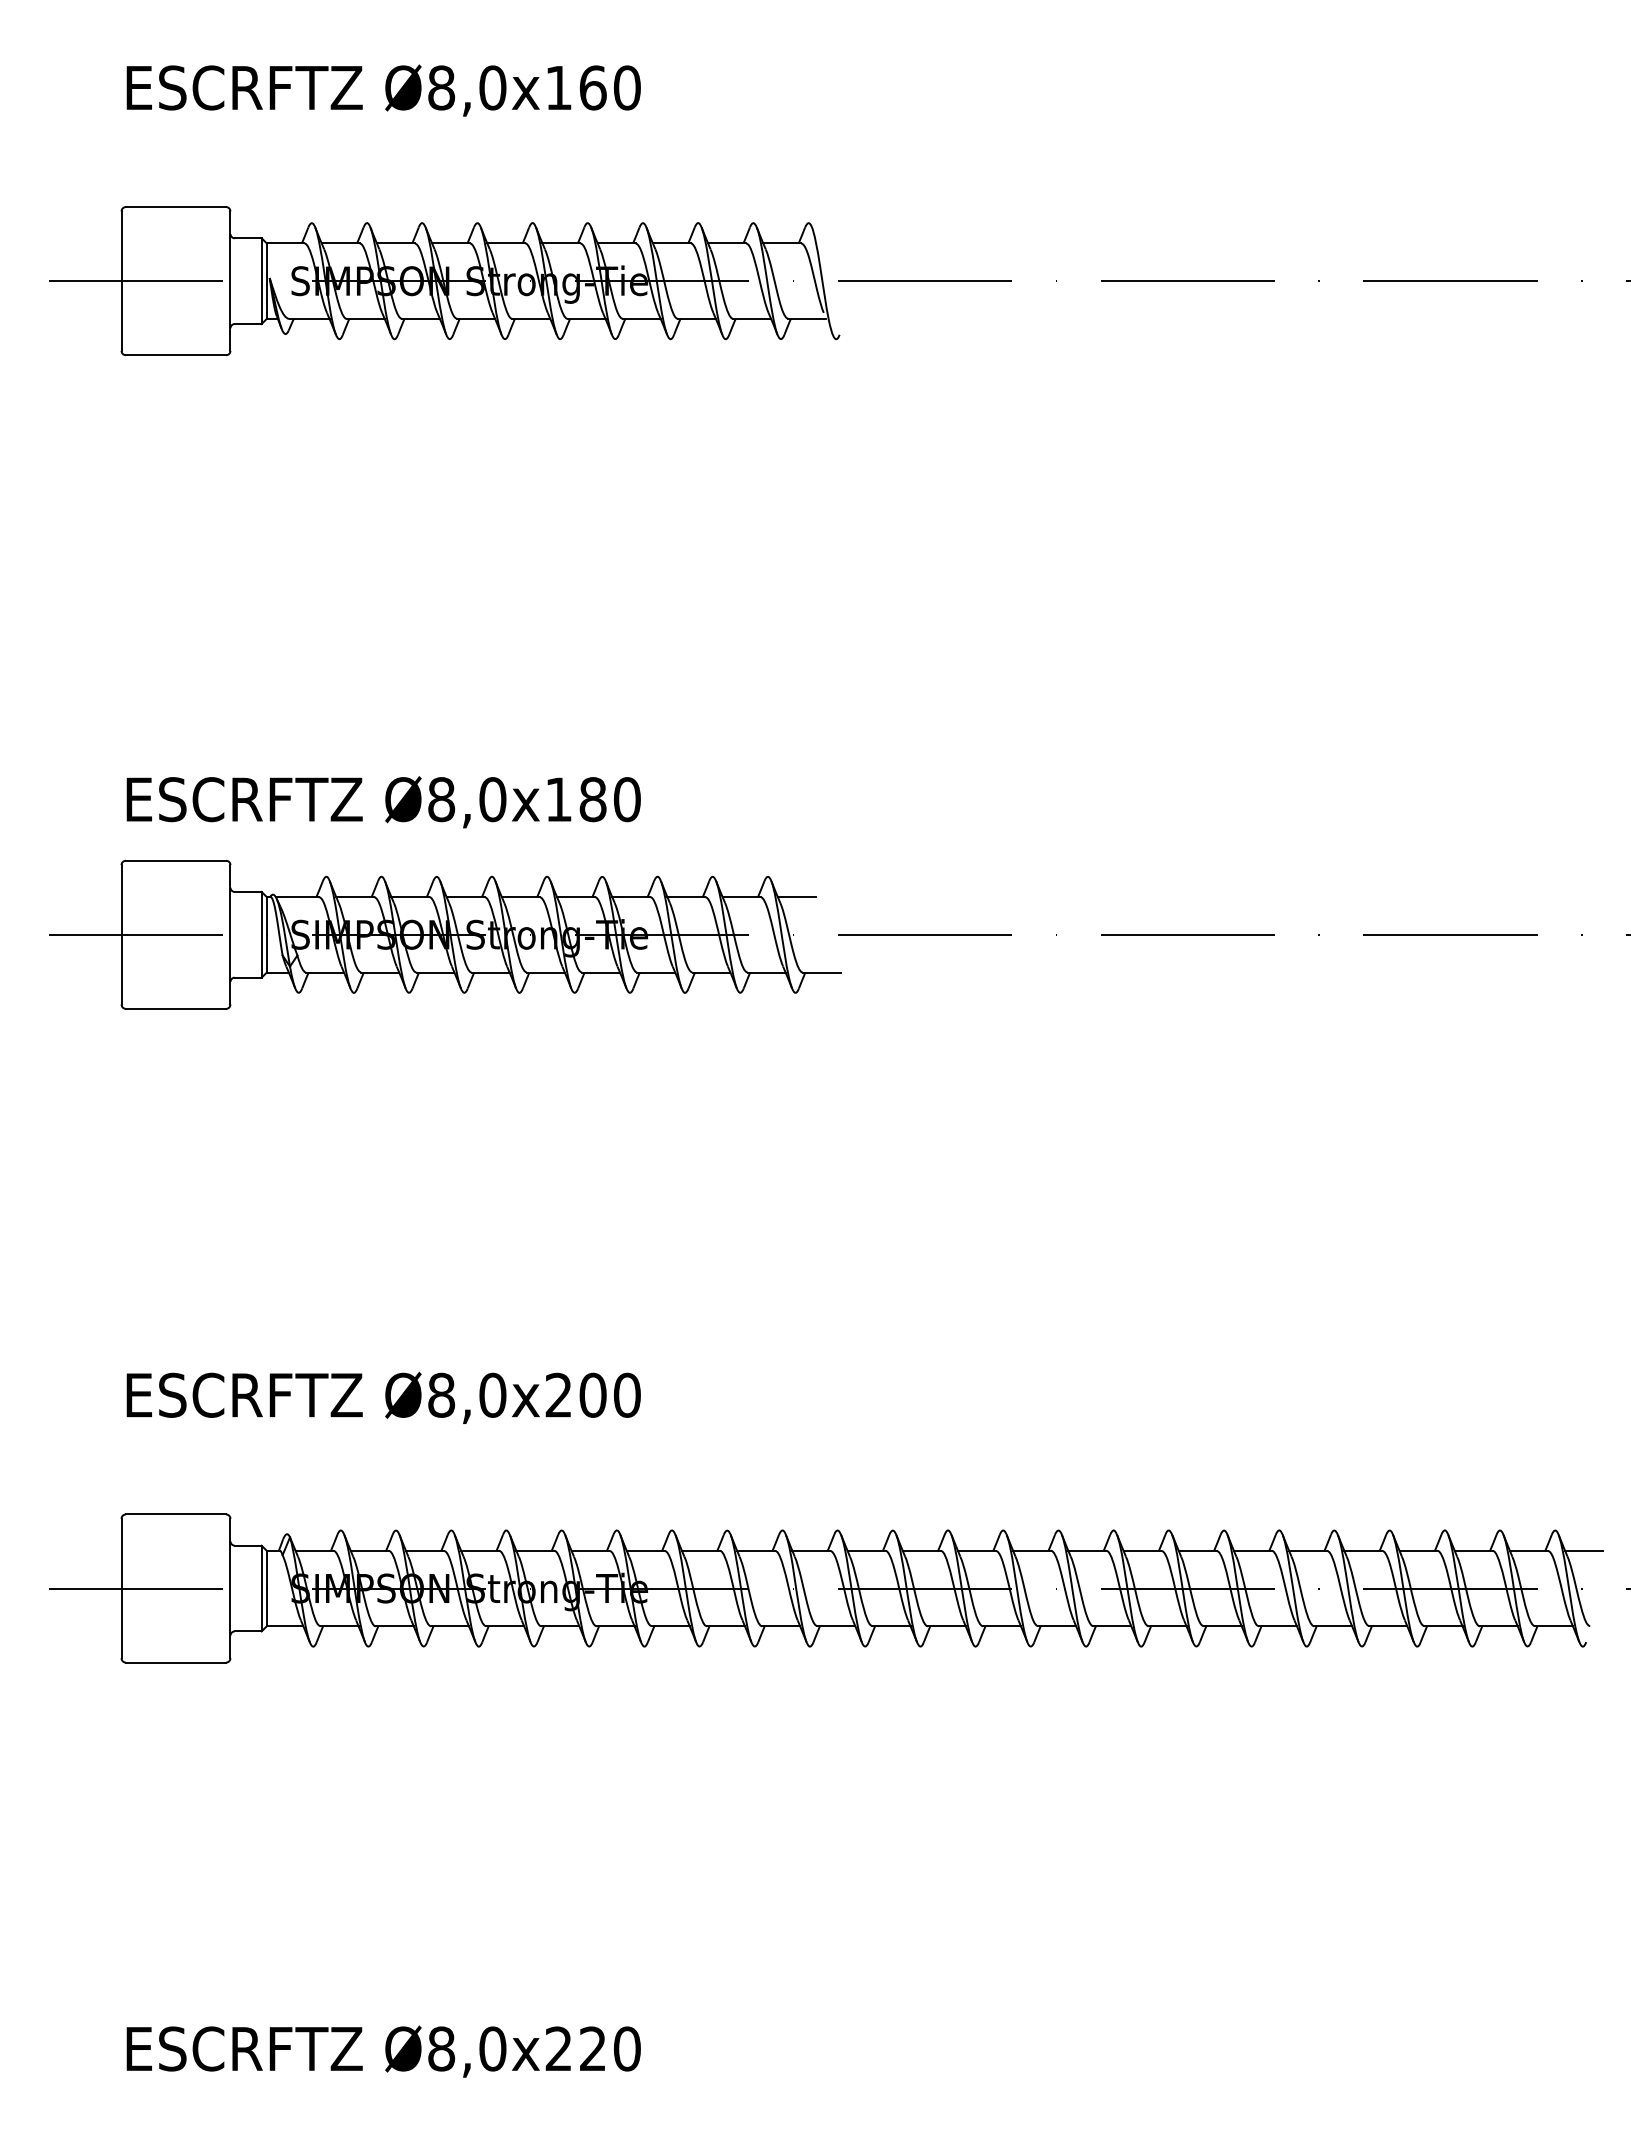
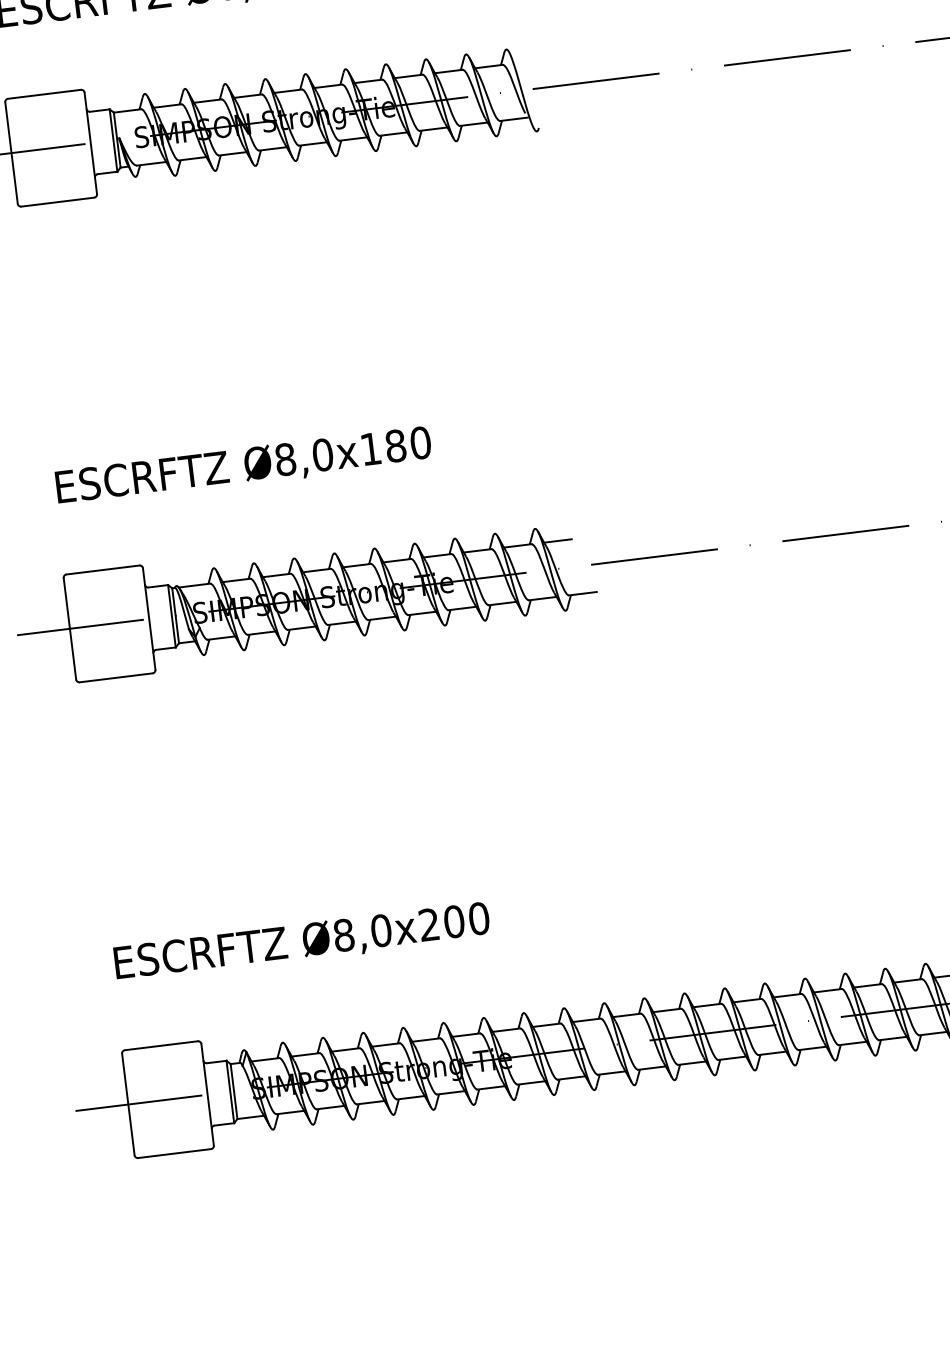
text: (383, 802) -> (243, 466), moved

